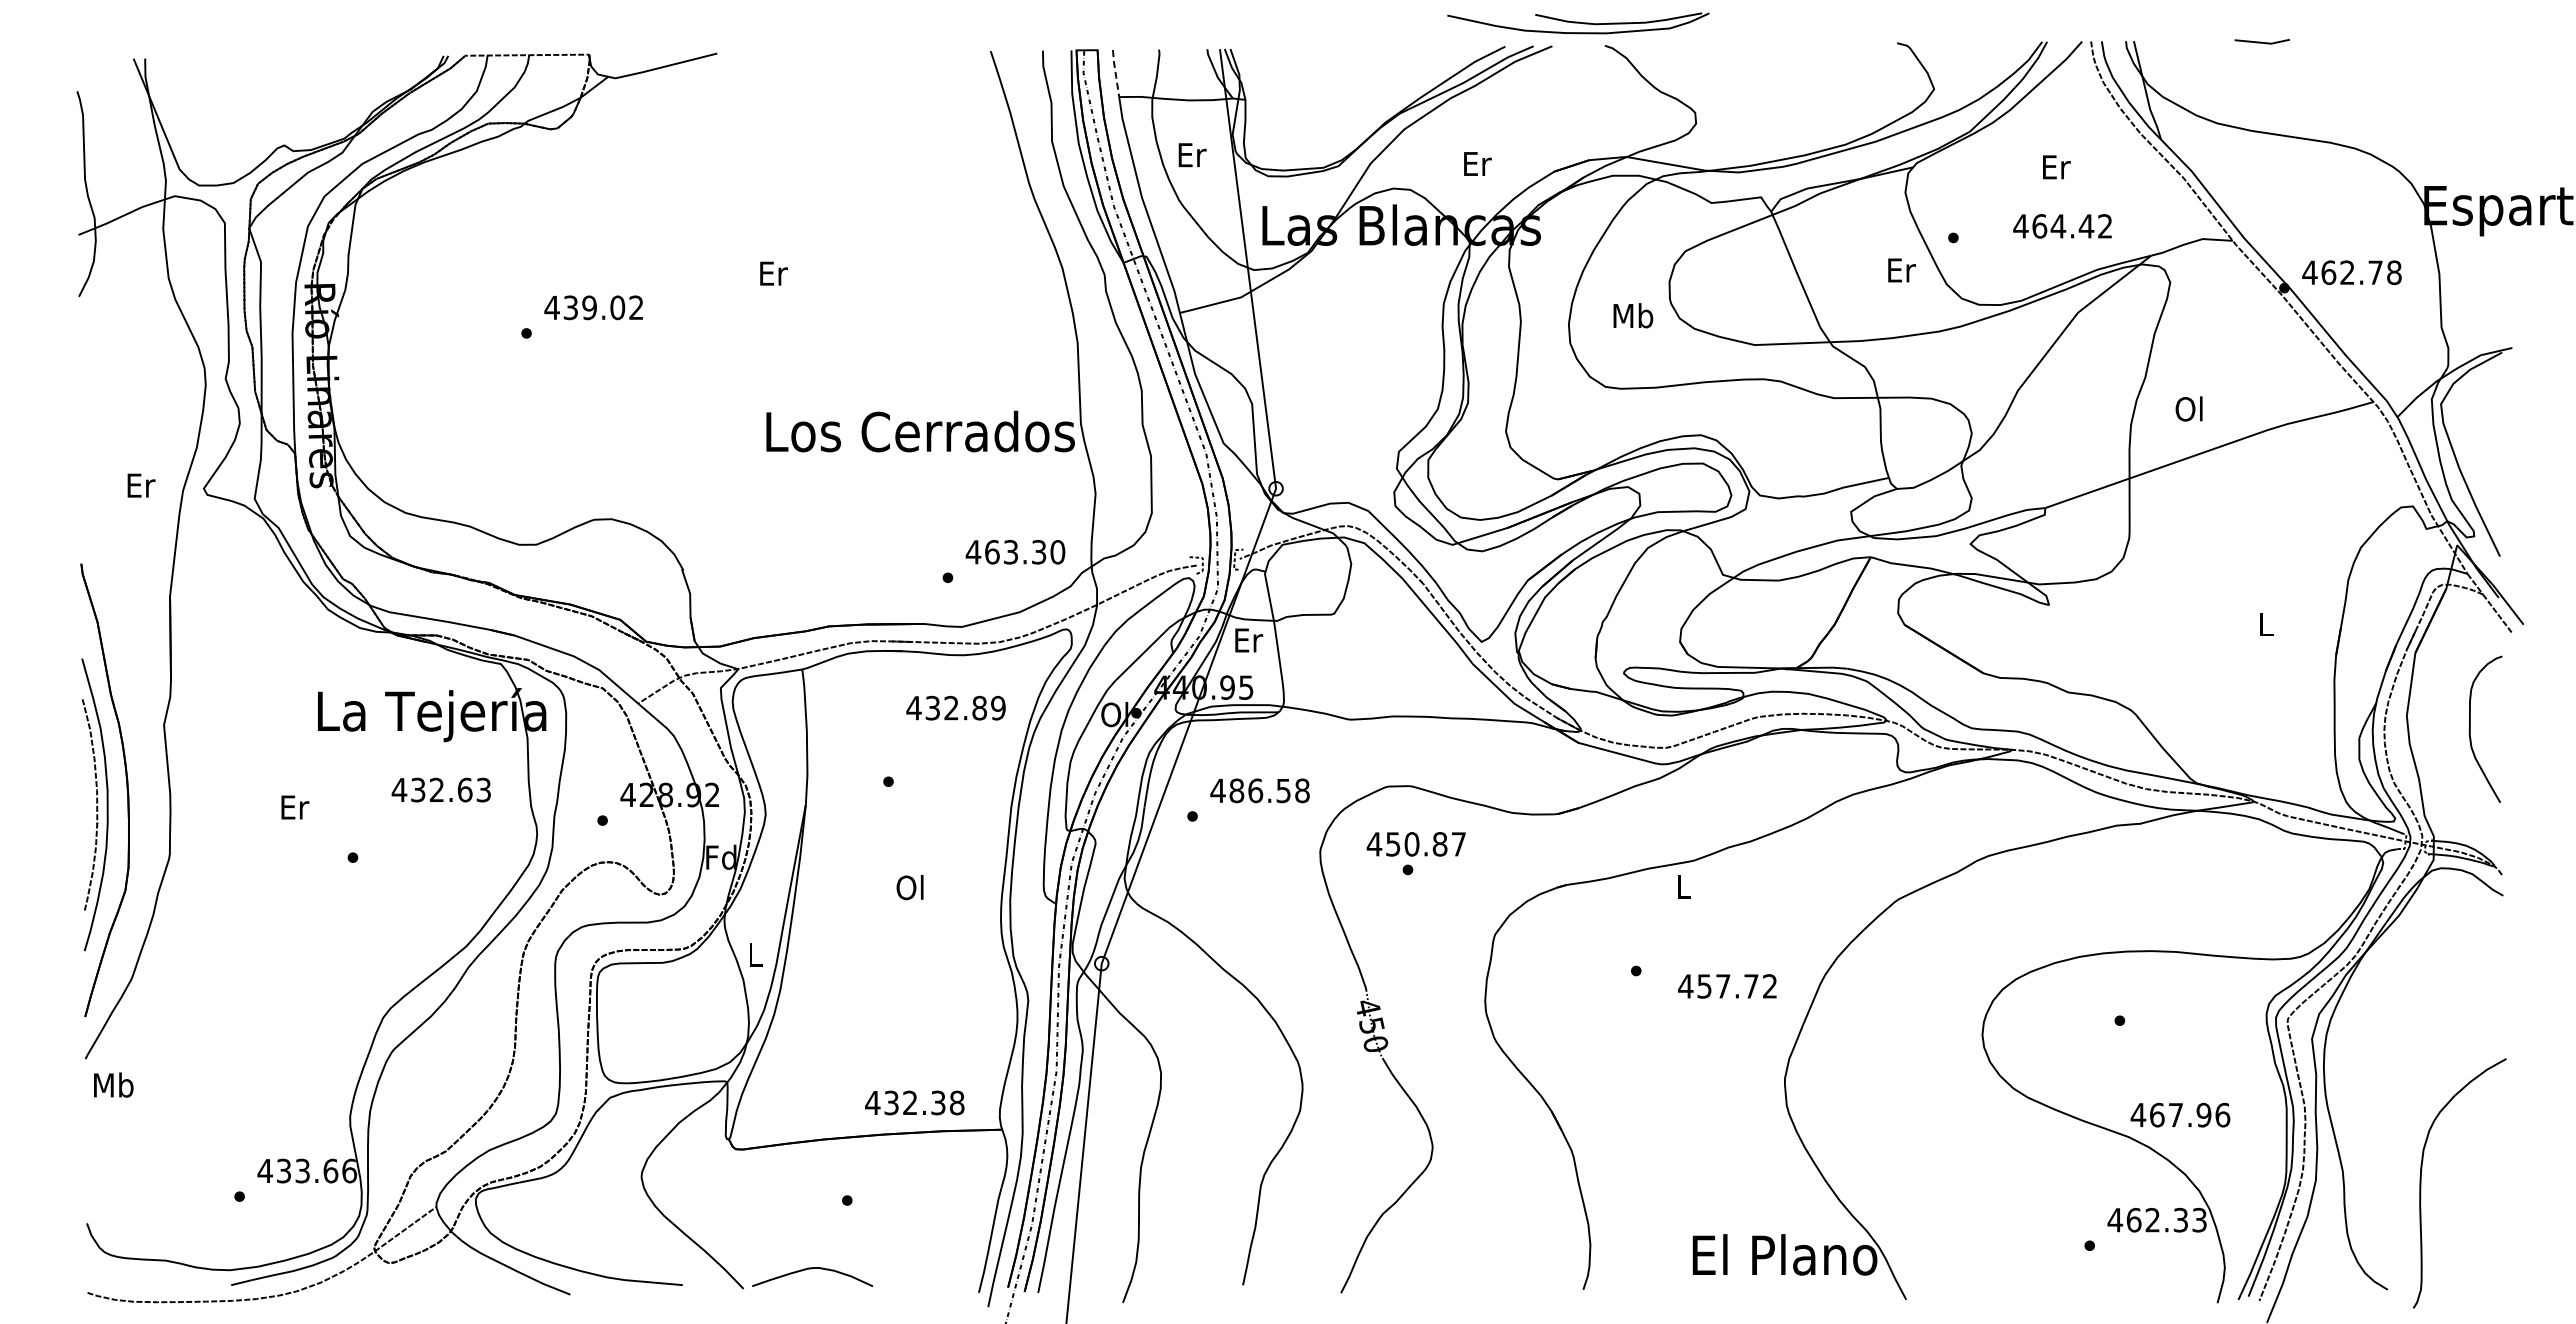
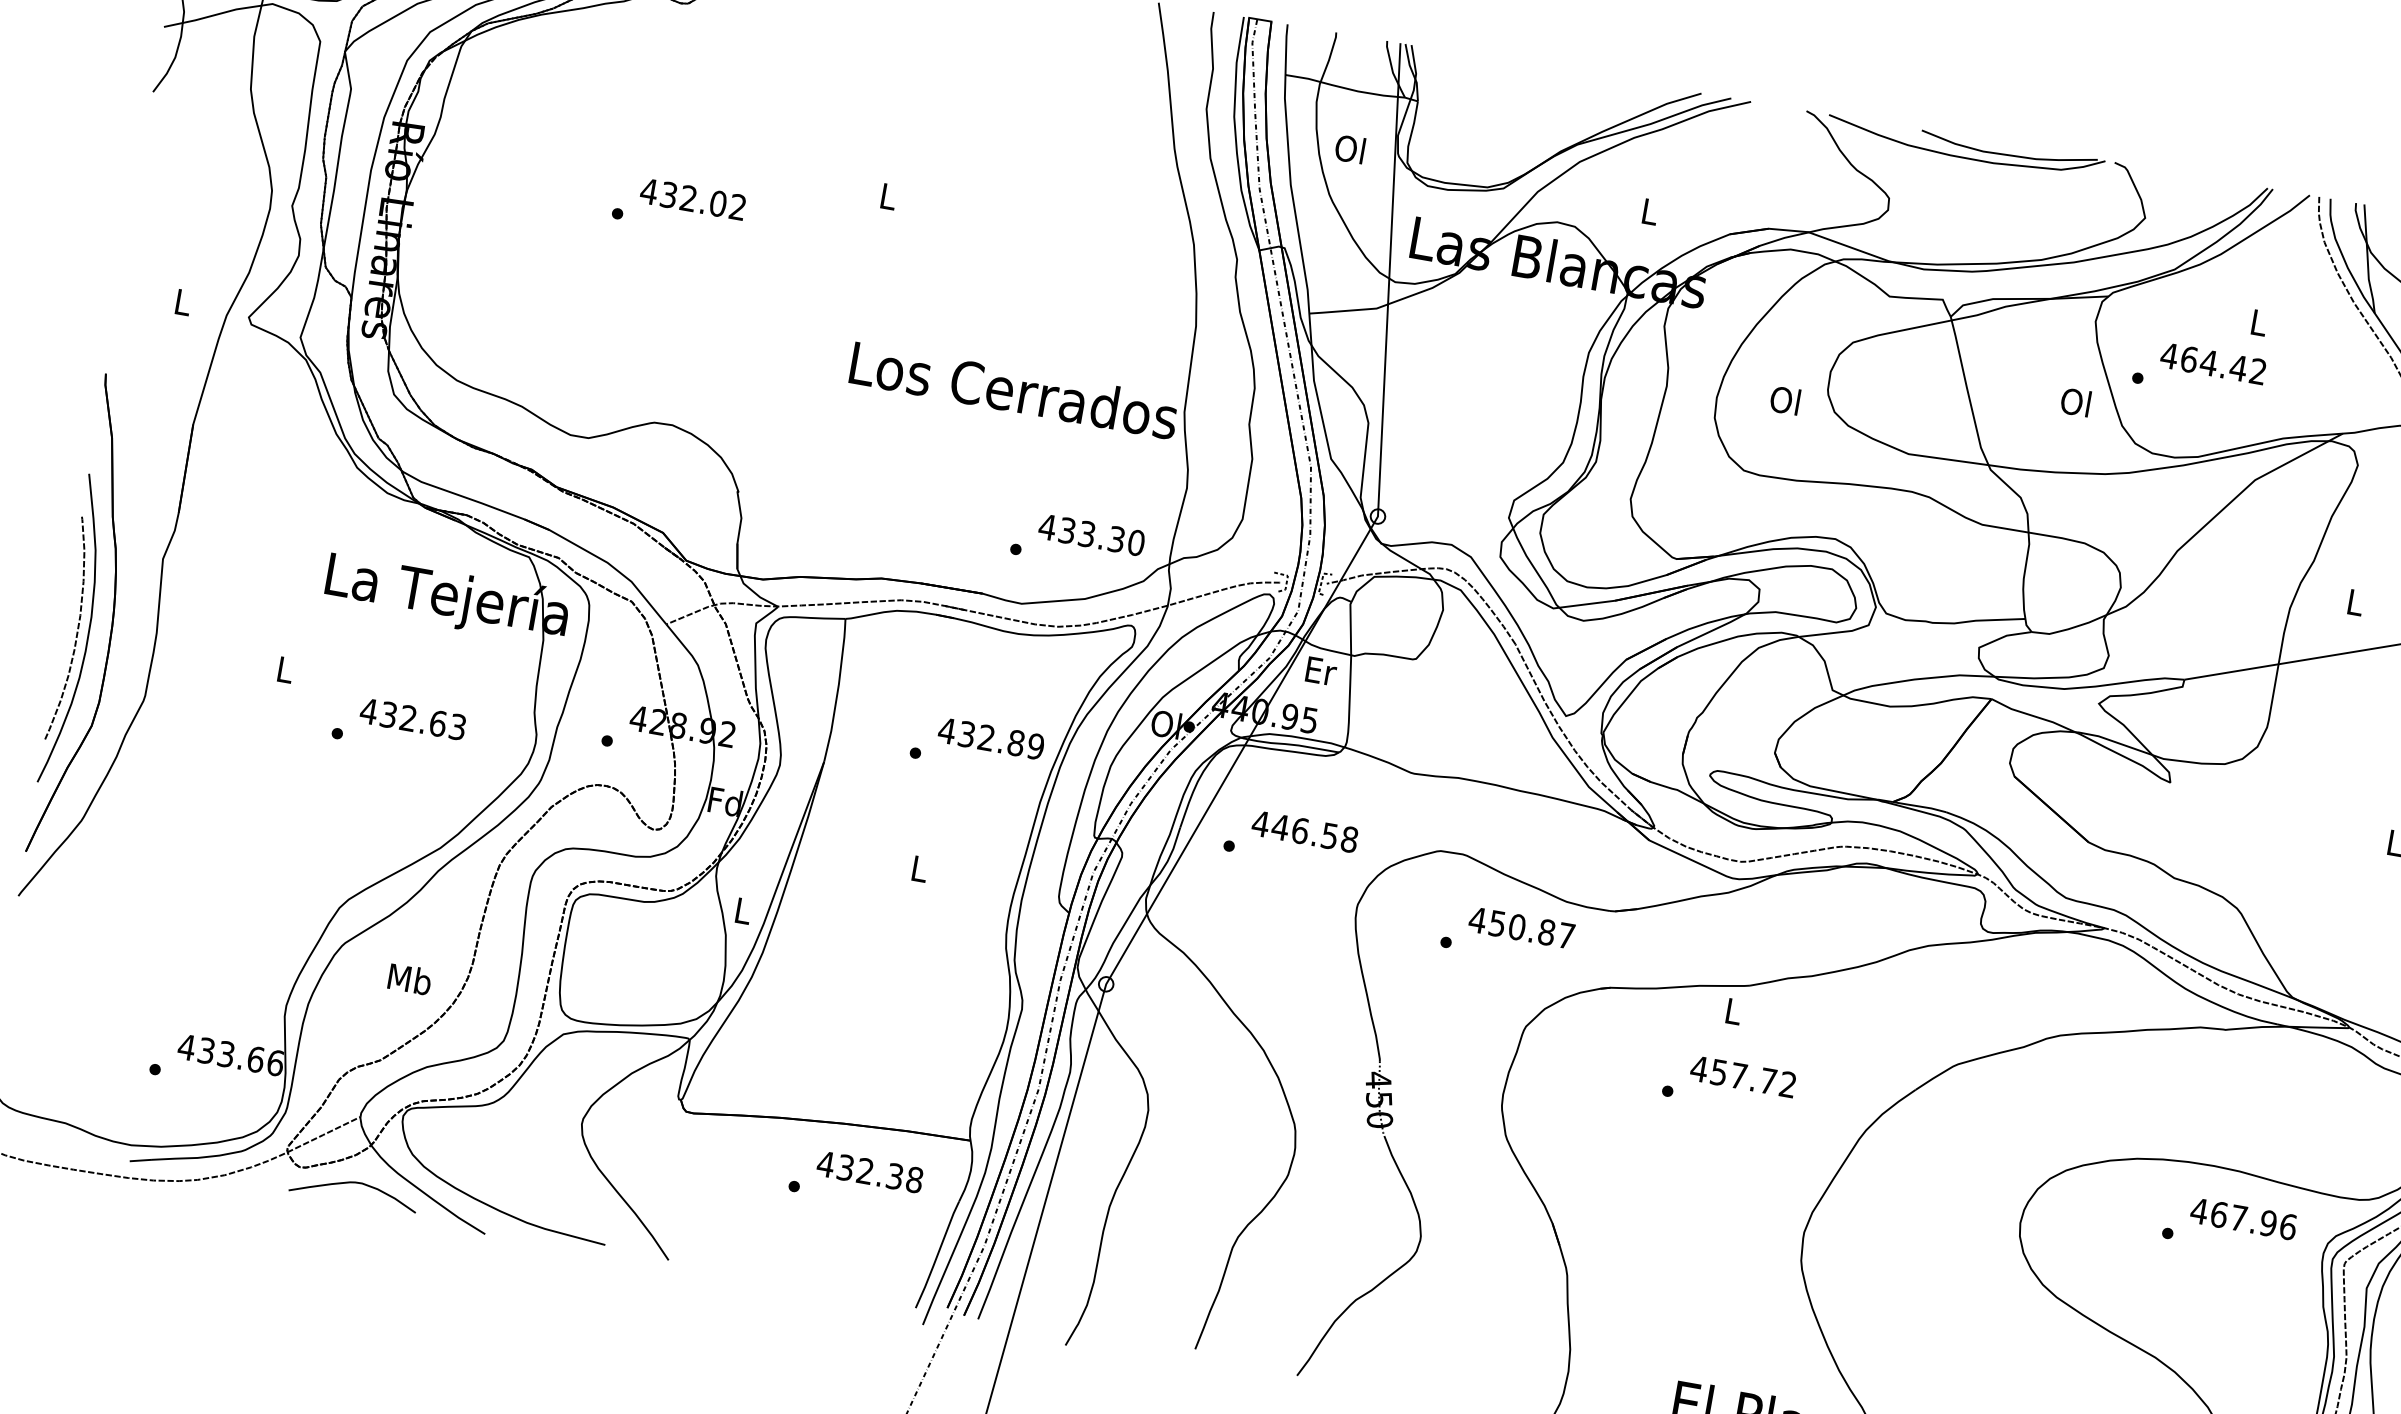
part: (1578, 23) -> (1965, 147), moved
line: (1115, 73) -> (1285, 49), dashed -> solid
text: (1191, 154) -> (1350, 148), Er -> Ol
text: (1477, 163) -> (1650, 211), Er -> L
text: (2056, 167) -> (2259, 323), Er -> L
text: (2062, 226) -> (2213, 363), moved
text: (1900, 269) -> (2076, 401), Er -> Ol
text: (773, 273) -> (888, 196), Er -> L
text: (589, 307) -> (688, 198), 439.02 -> 432.02
text: (1633, 315) -> (1786, 400), Mb -> Ol
text: (2188, 408) -> (2353, 601), Ol -> L
text: (141, 485) -> (183, 302), Er -> L
text: (992, 552) -> (1067, 531), 463.30 -> 433.30
text: (955, 707) -> (990, 737), moved
text: (440, 789) -> (412, 718), moved
text: (1236, 790) -> (1280, 826), 486.58 -> 446.58
text: (295, 807) -> (286, 670), Er -> L
text: (1415, 844) -> (1520, 928), moved
text: (909, 887) -> (917, 868), Ol -> L
text: (1727, 986) -> (1743, 1076), moved
text: (113, 1084) -> (409, 978), moved
text: (914, 1102) -> (869, 1171), moved
text: (2180, 1114) -> (2243, 1218), moved
curve: (811, 1269) -> (354, 1183), moved

